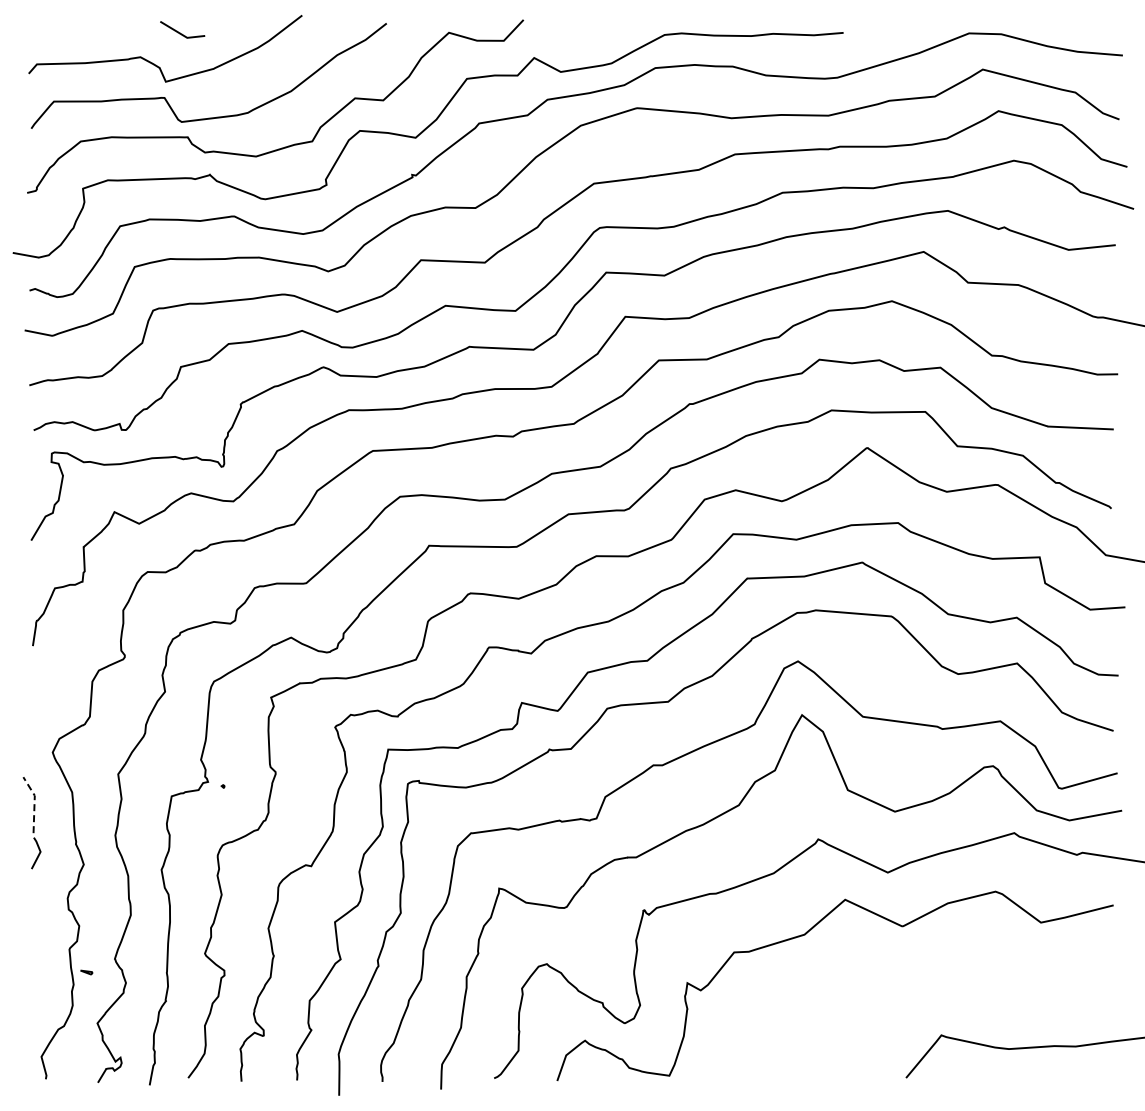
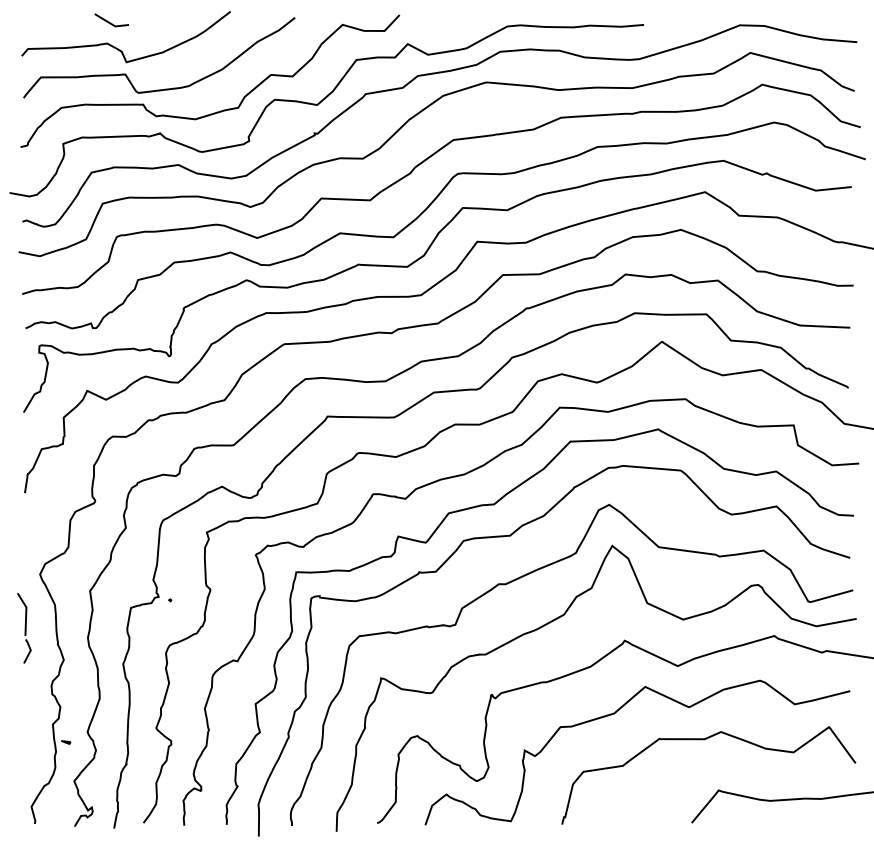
line: (180, 32) -> (110, 22), moved
line: (34, 802) -> (26, 612), dashed -> solid
curve: (923, 969) -> (705, 740), added

